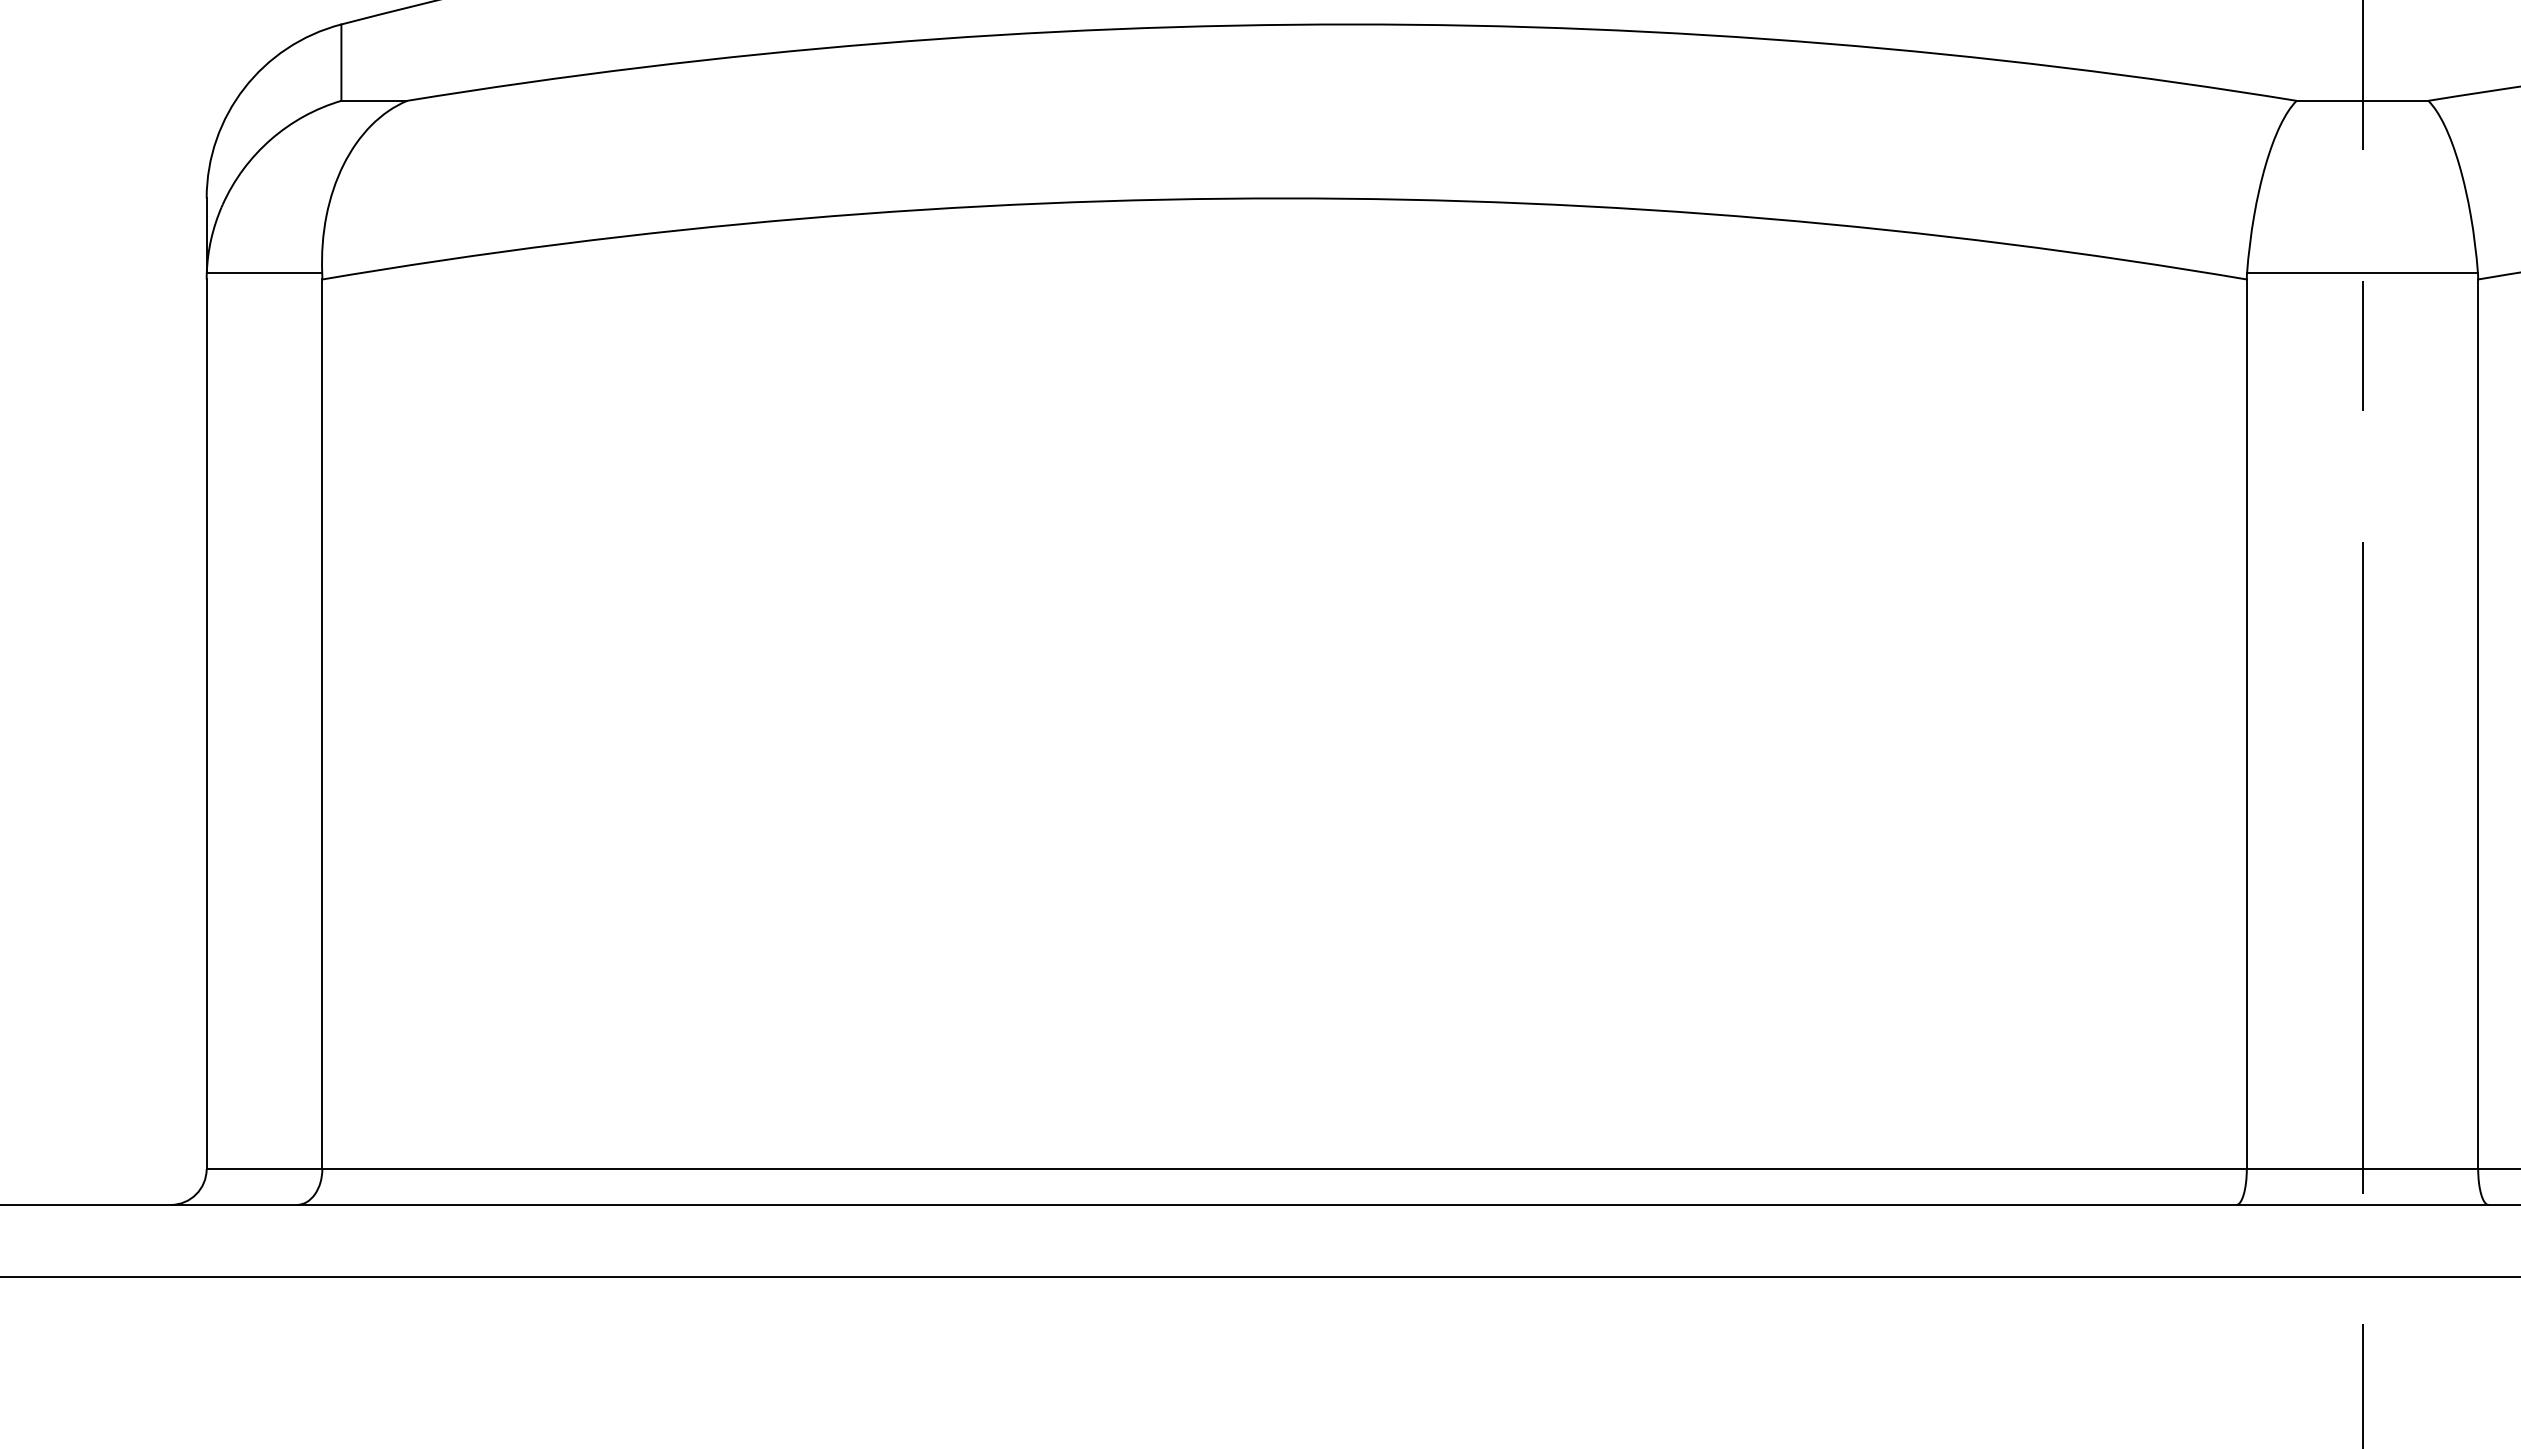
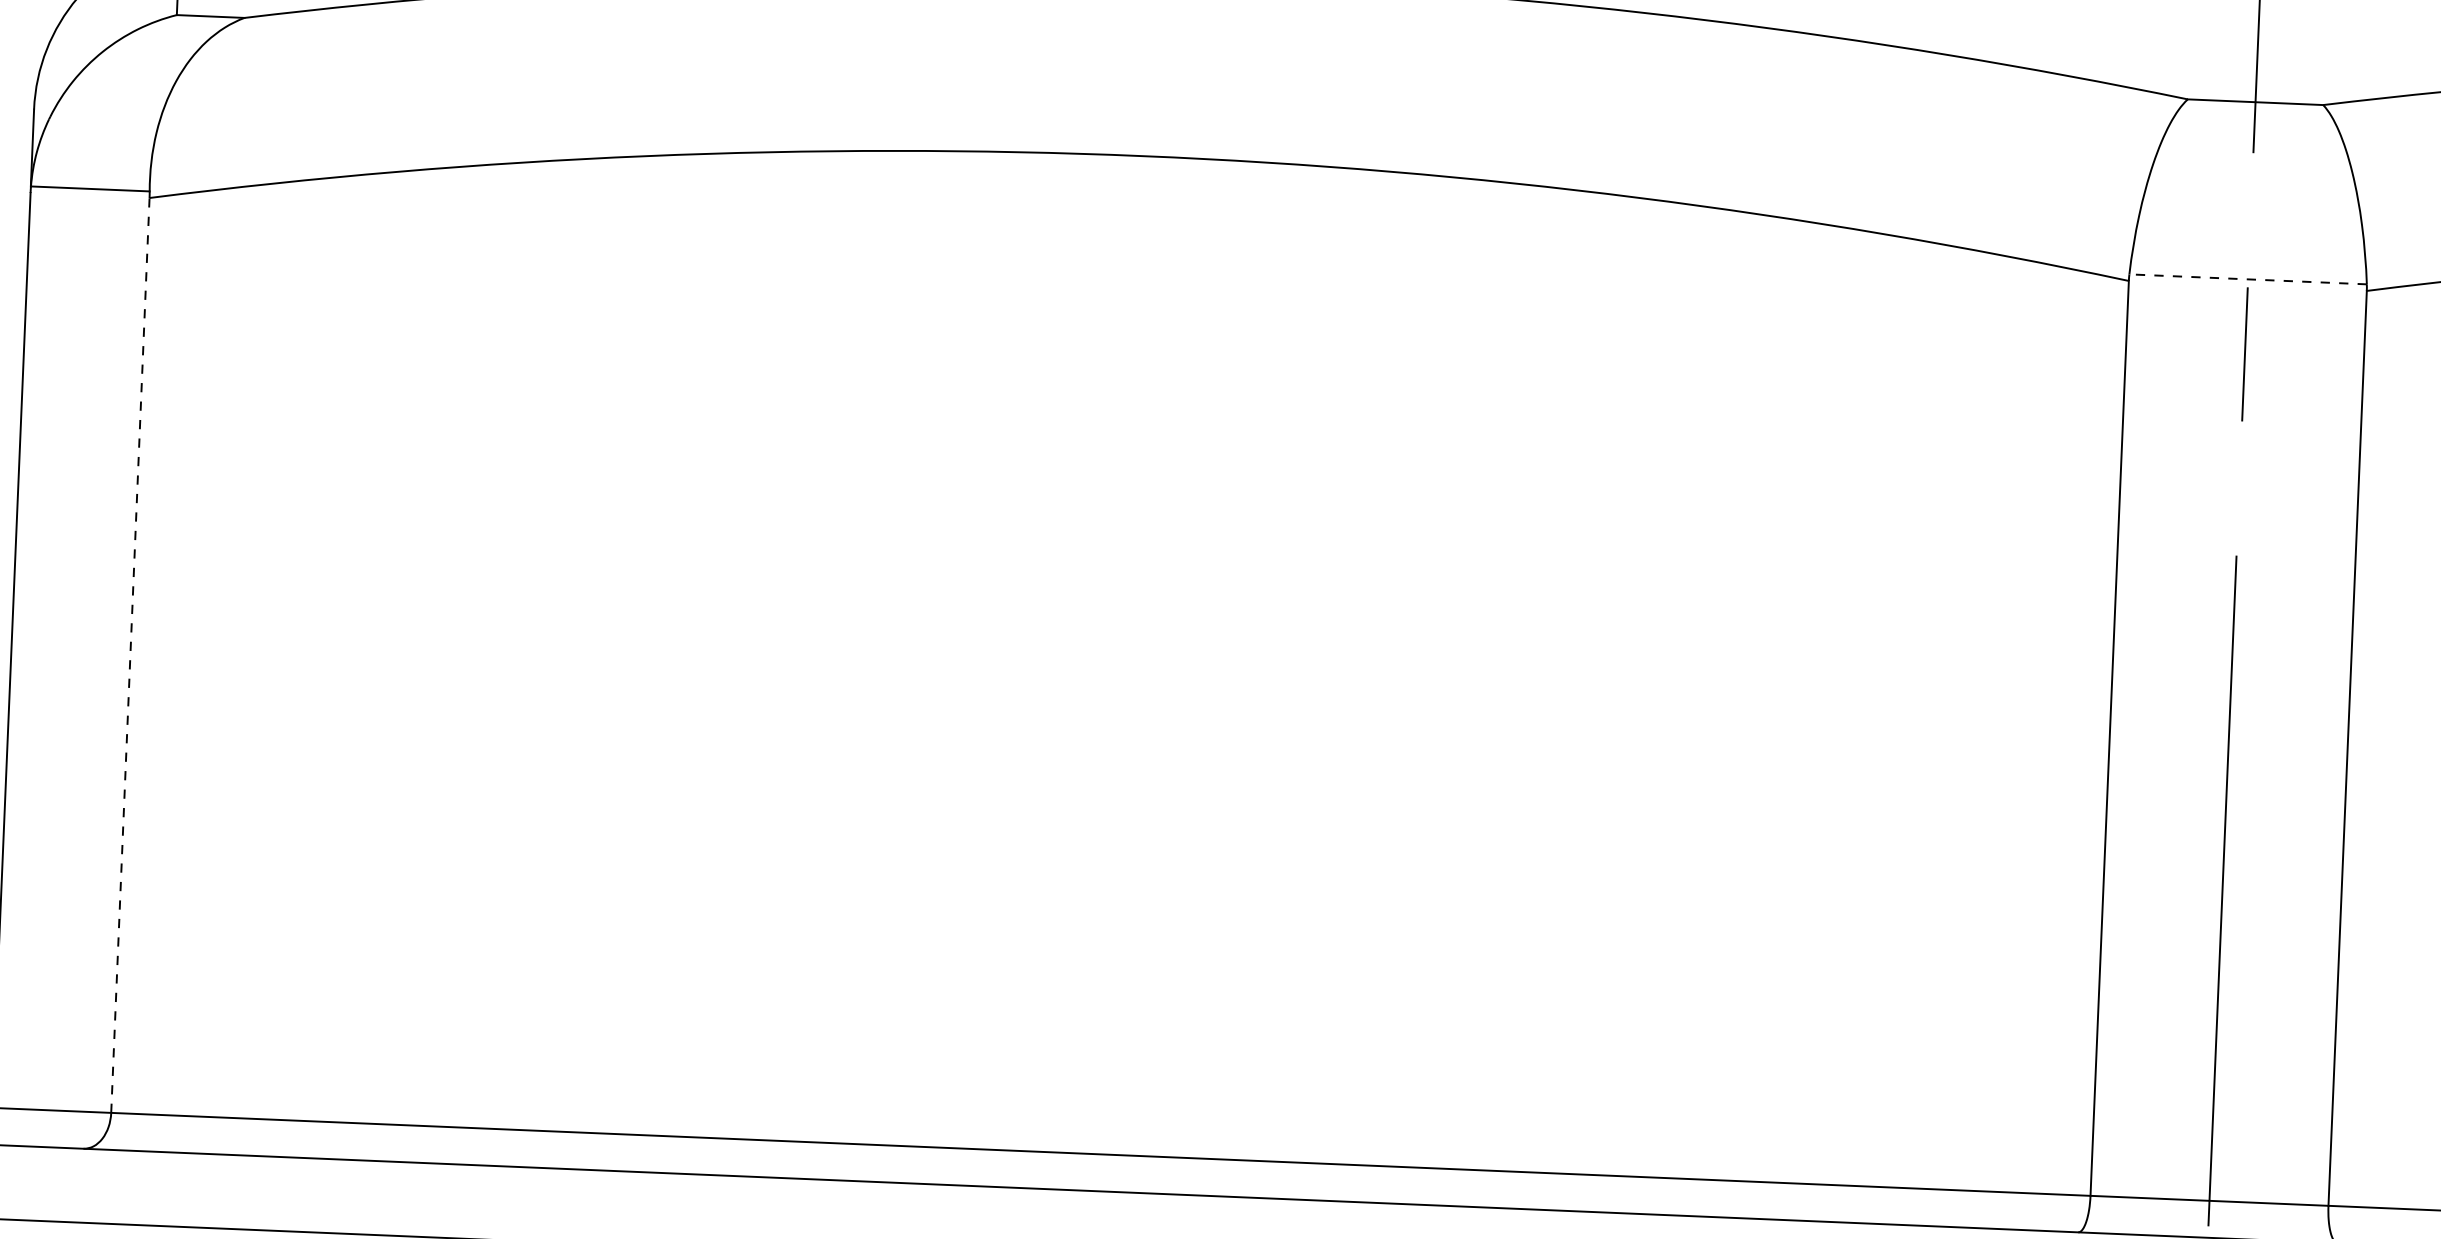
line: (2362, 273) -> (2248, 279), solid -> dashed
line: (322, 724) -> (130, 655), solid -> dashed

